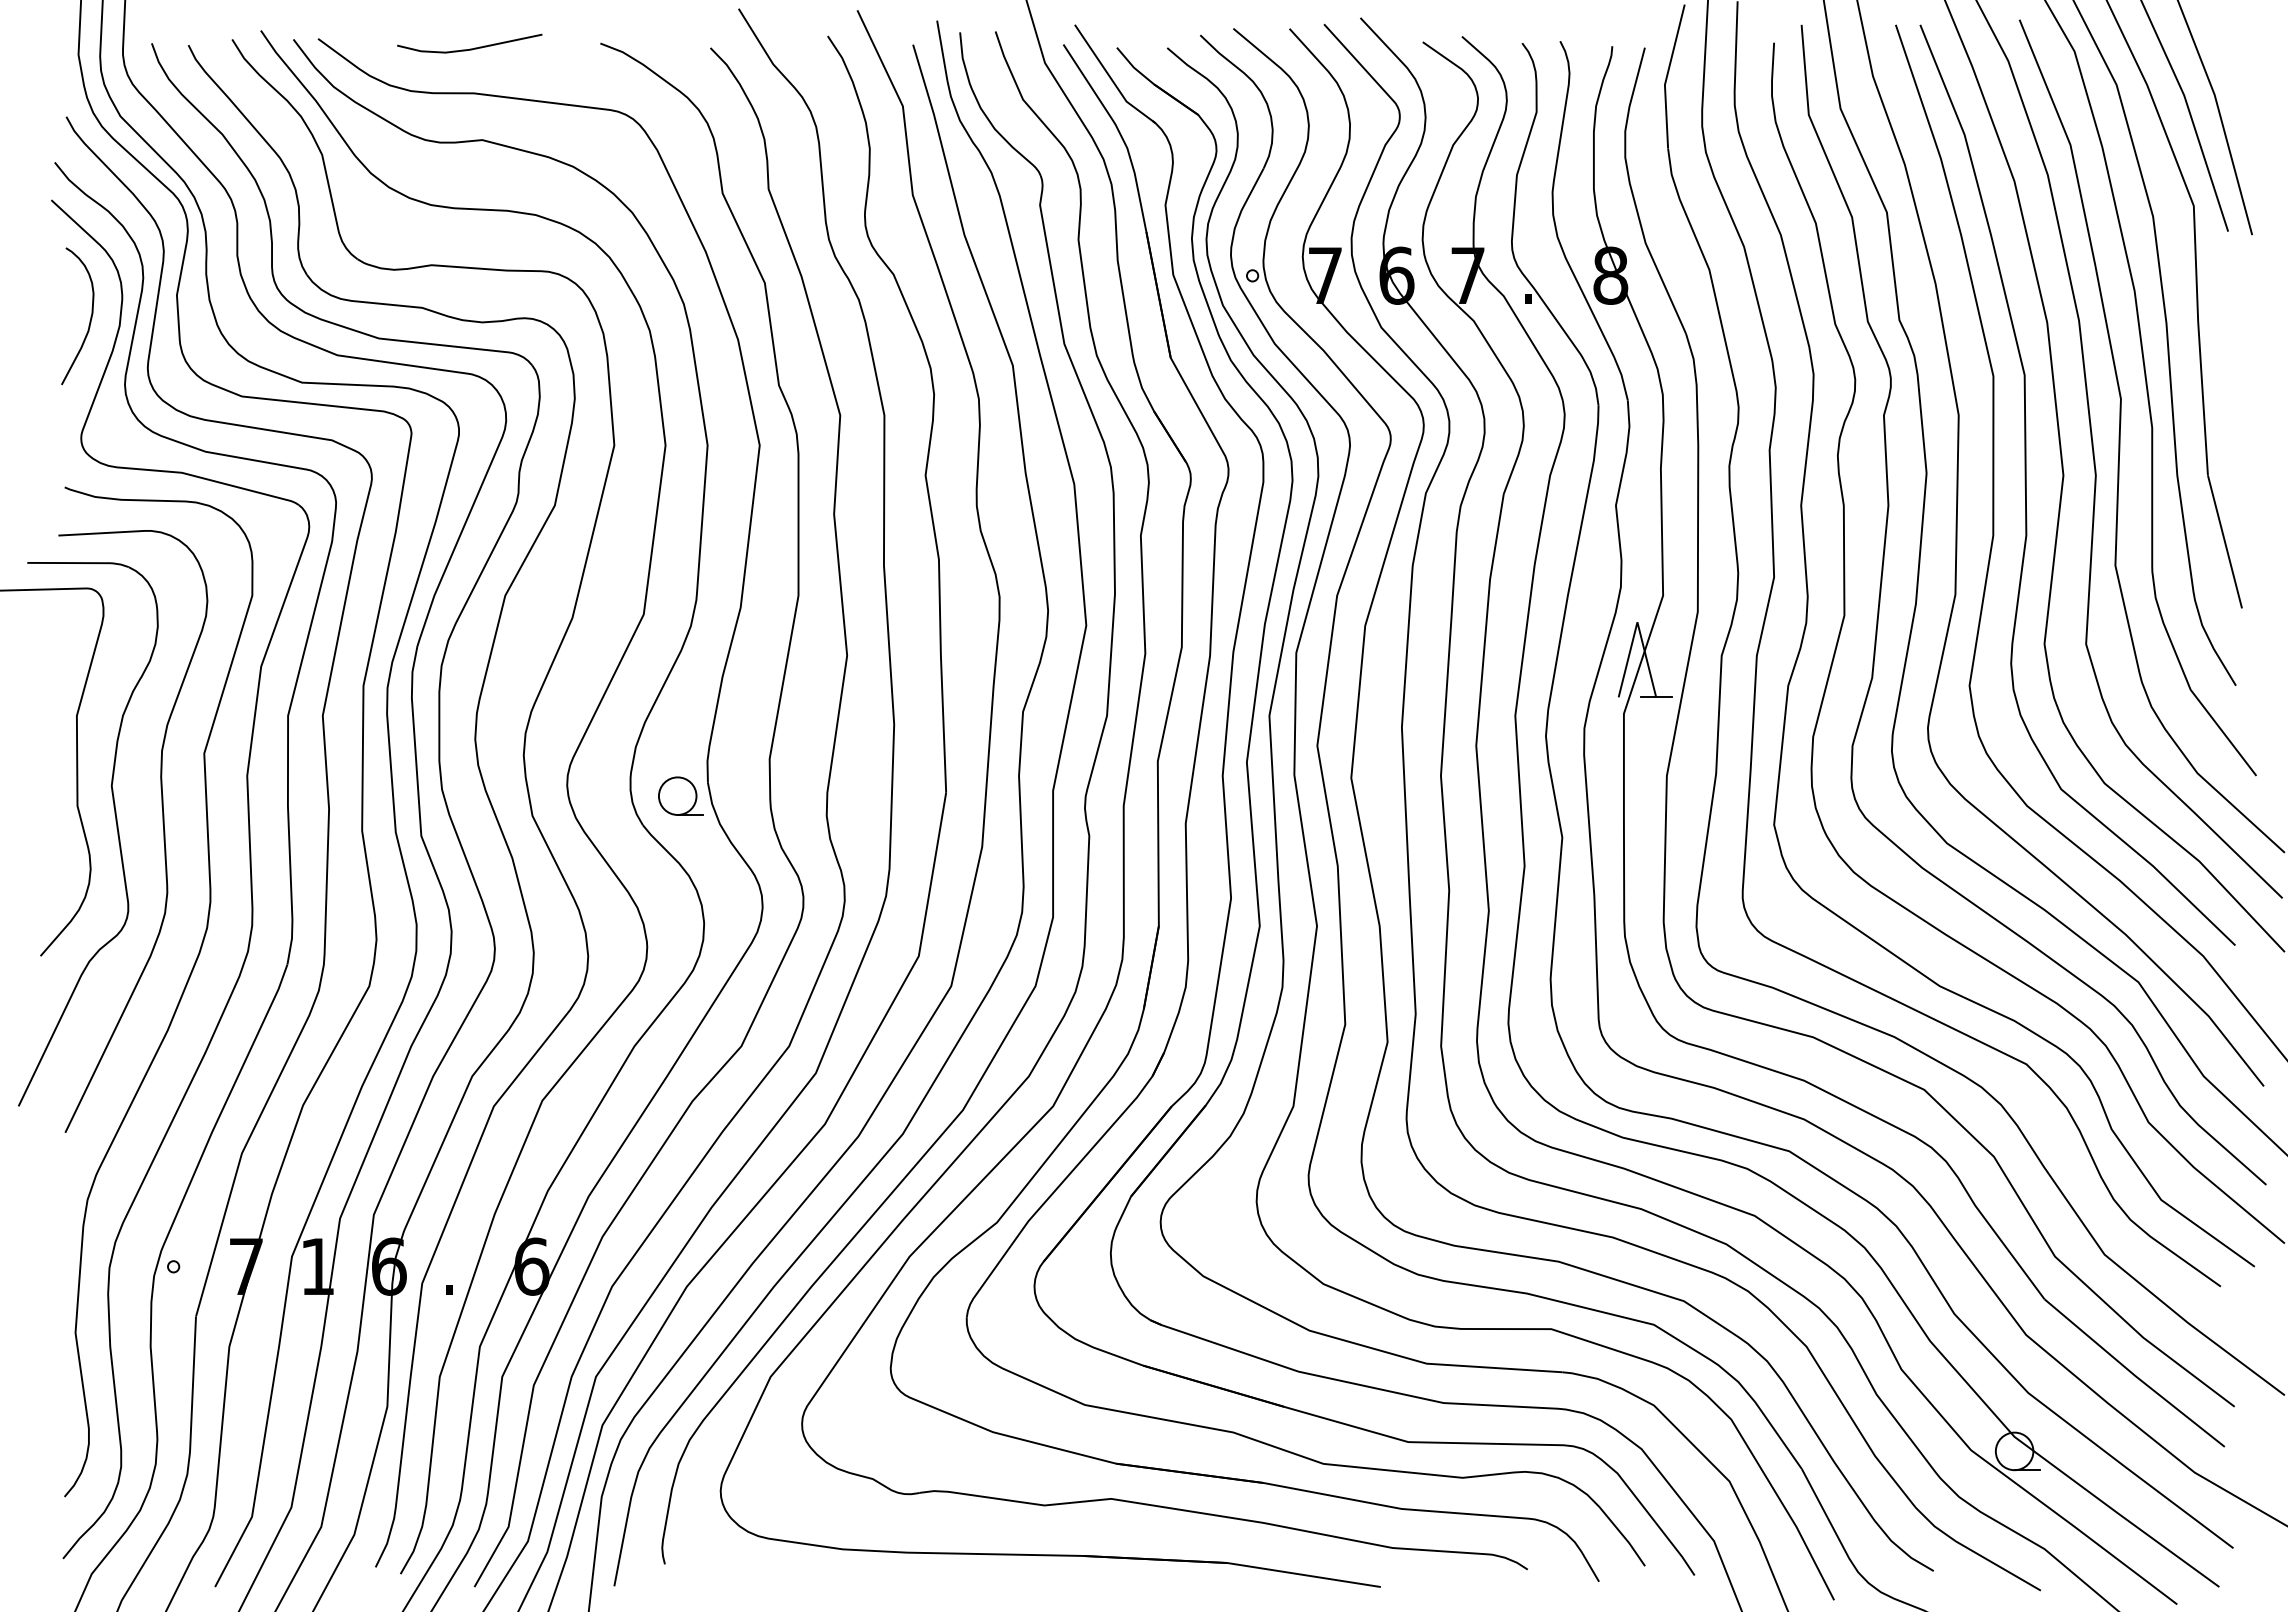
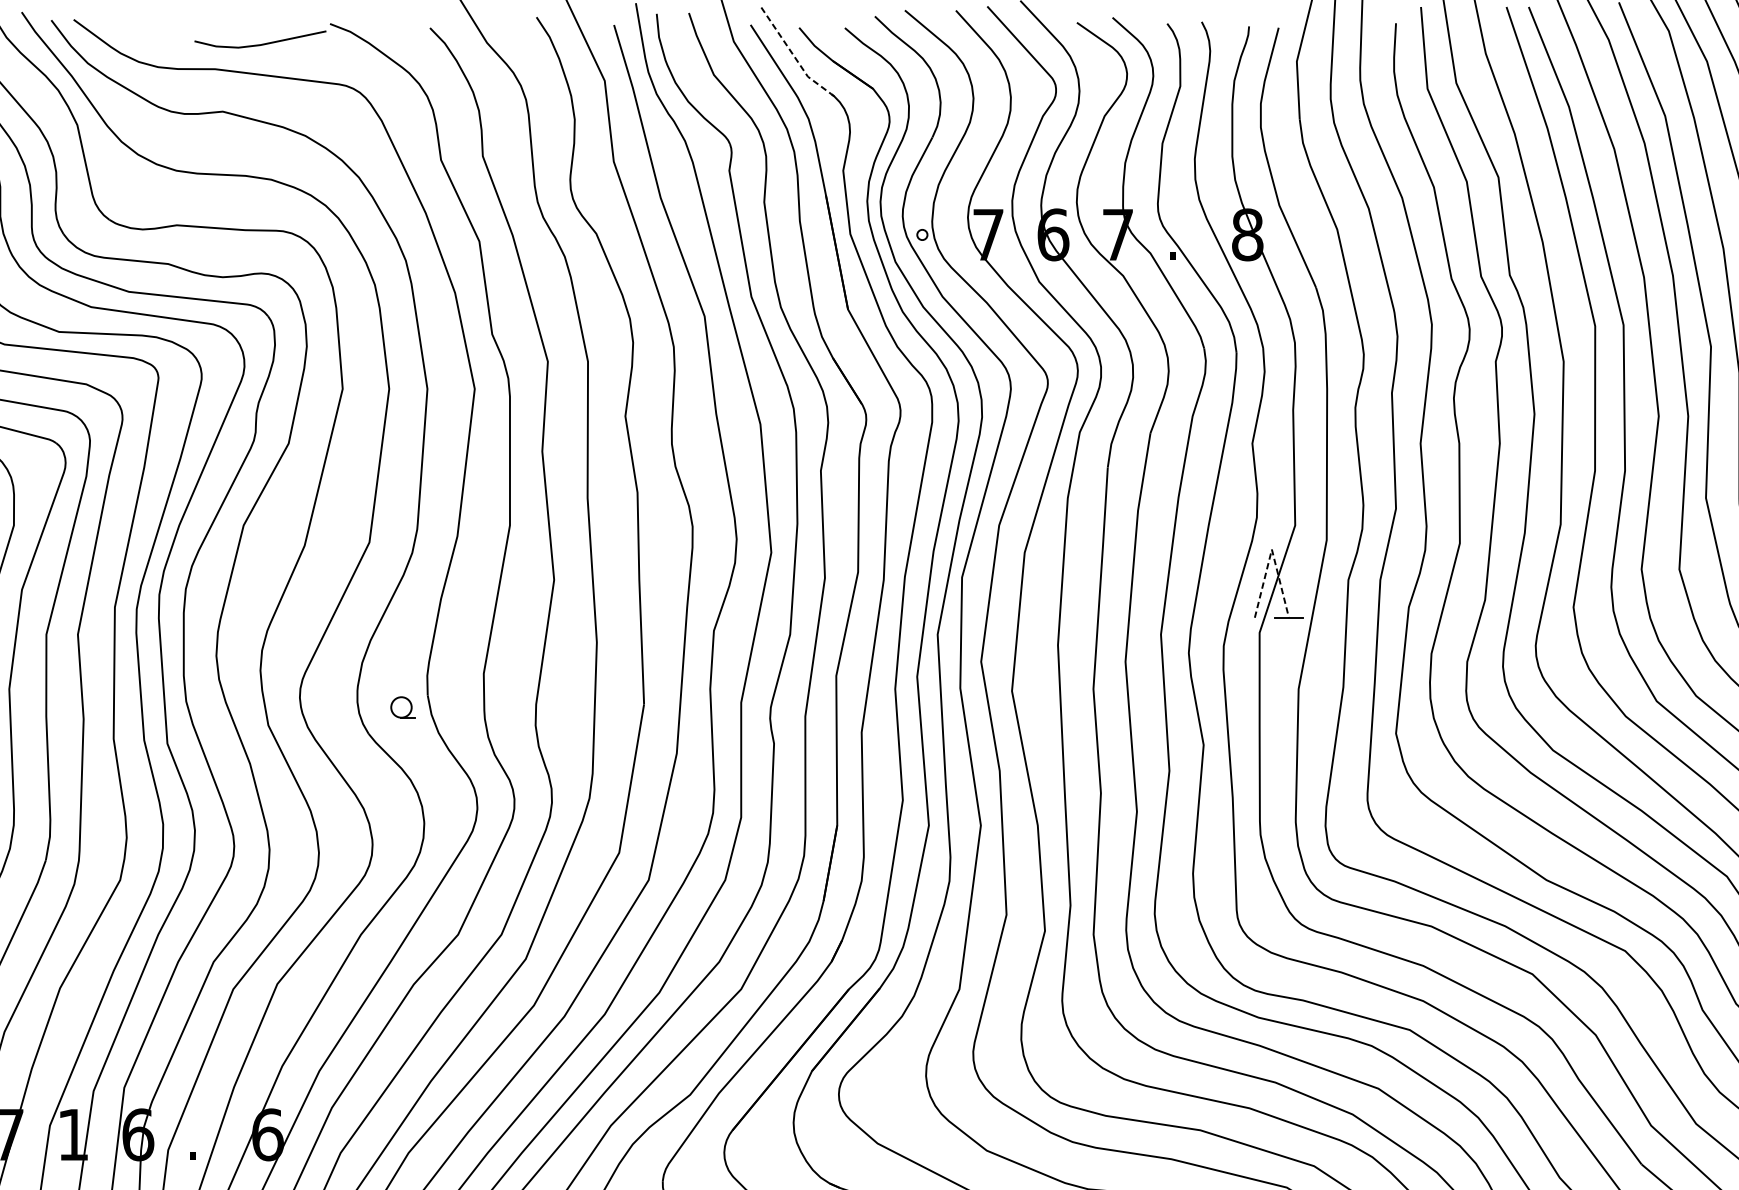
line: (469, 48) -> (260, 43), moved
line: (1111, 79) -> (794, 56), solid -> dashed
line: (1637, 622) -> (1271, 549), solid -> dashed
part: (680, 795) -> (402, 706), size x0.6

